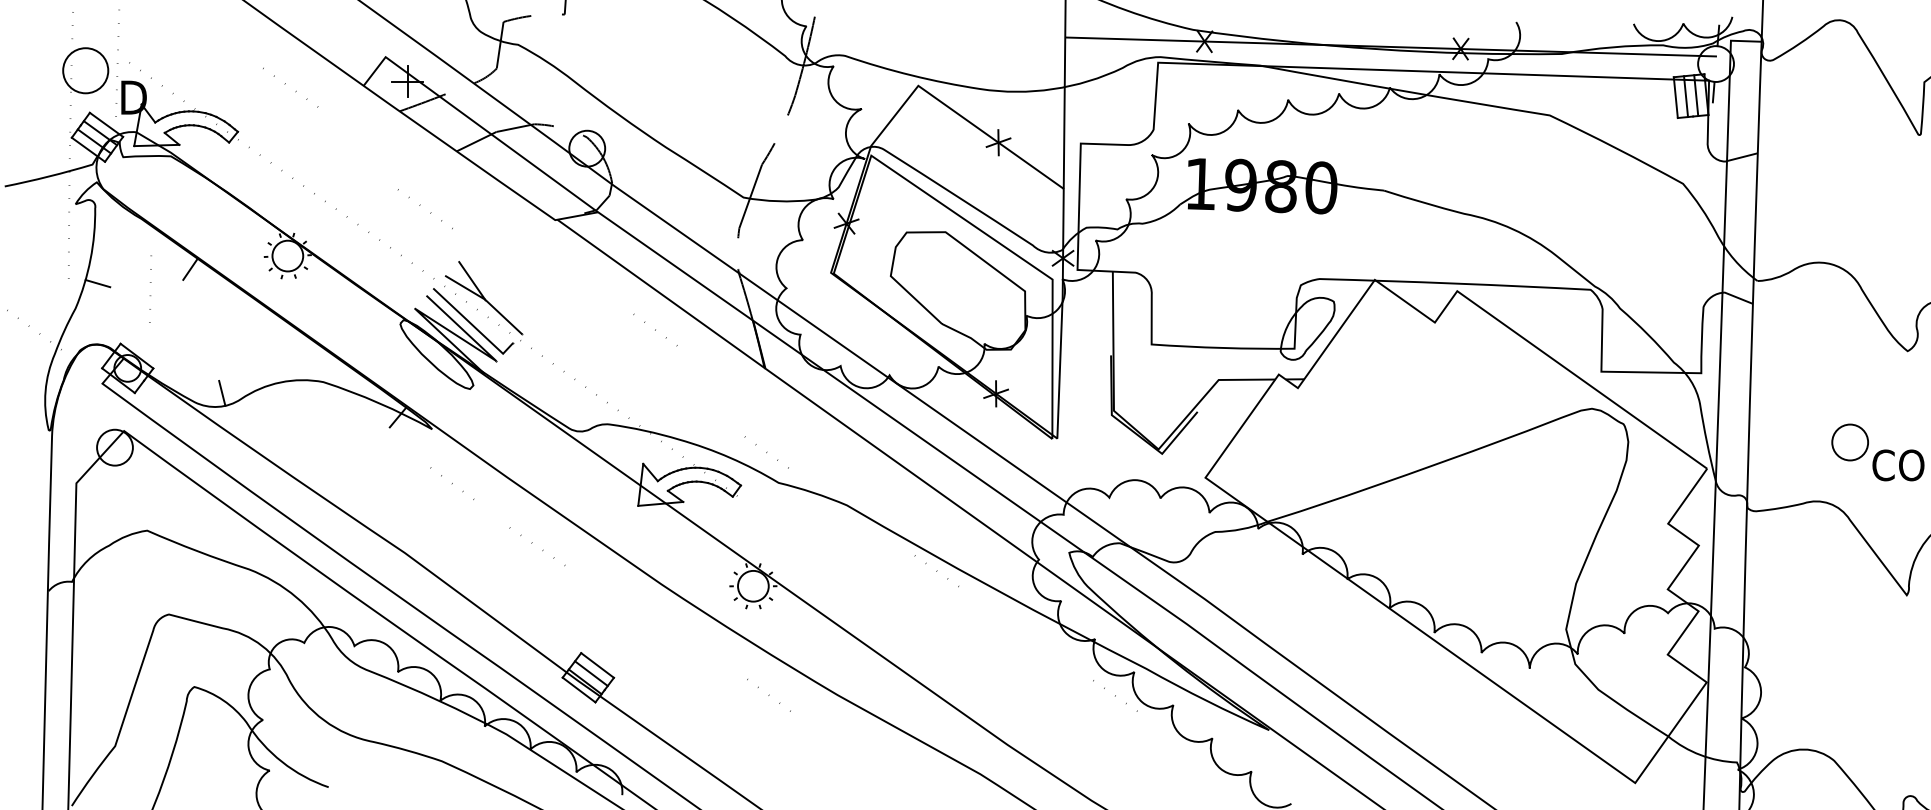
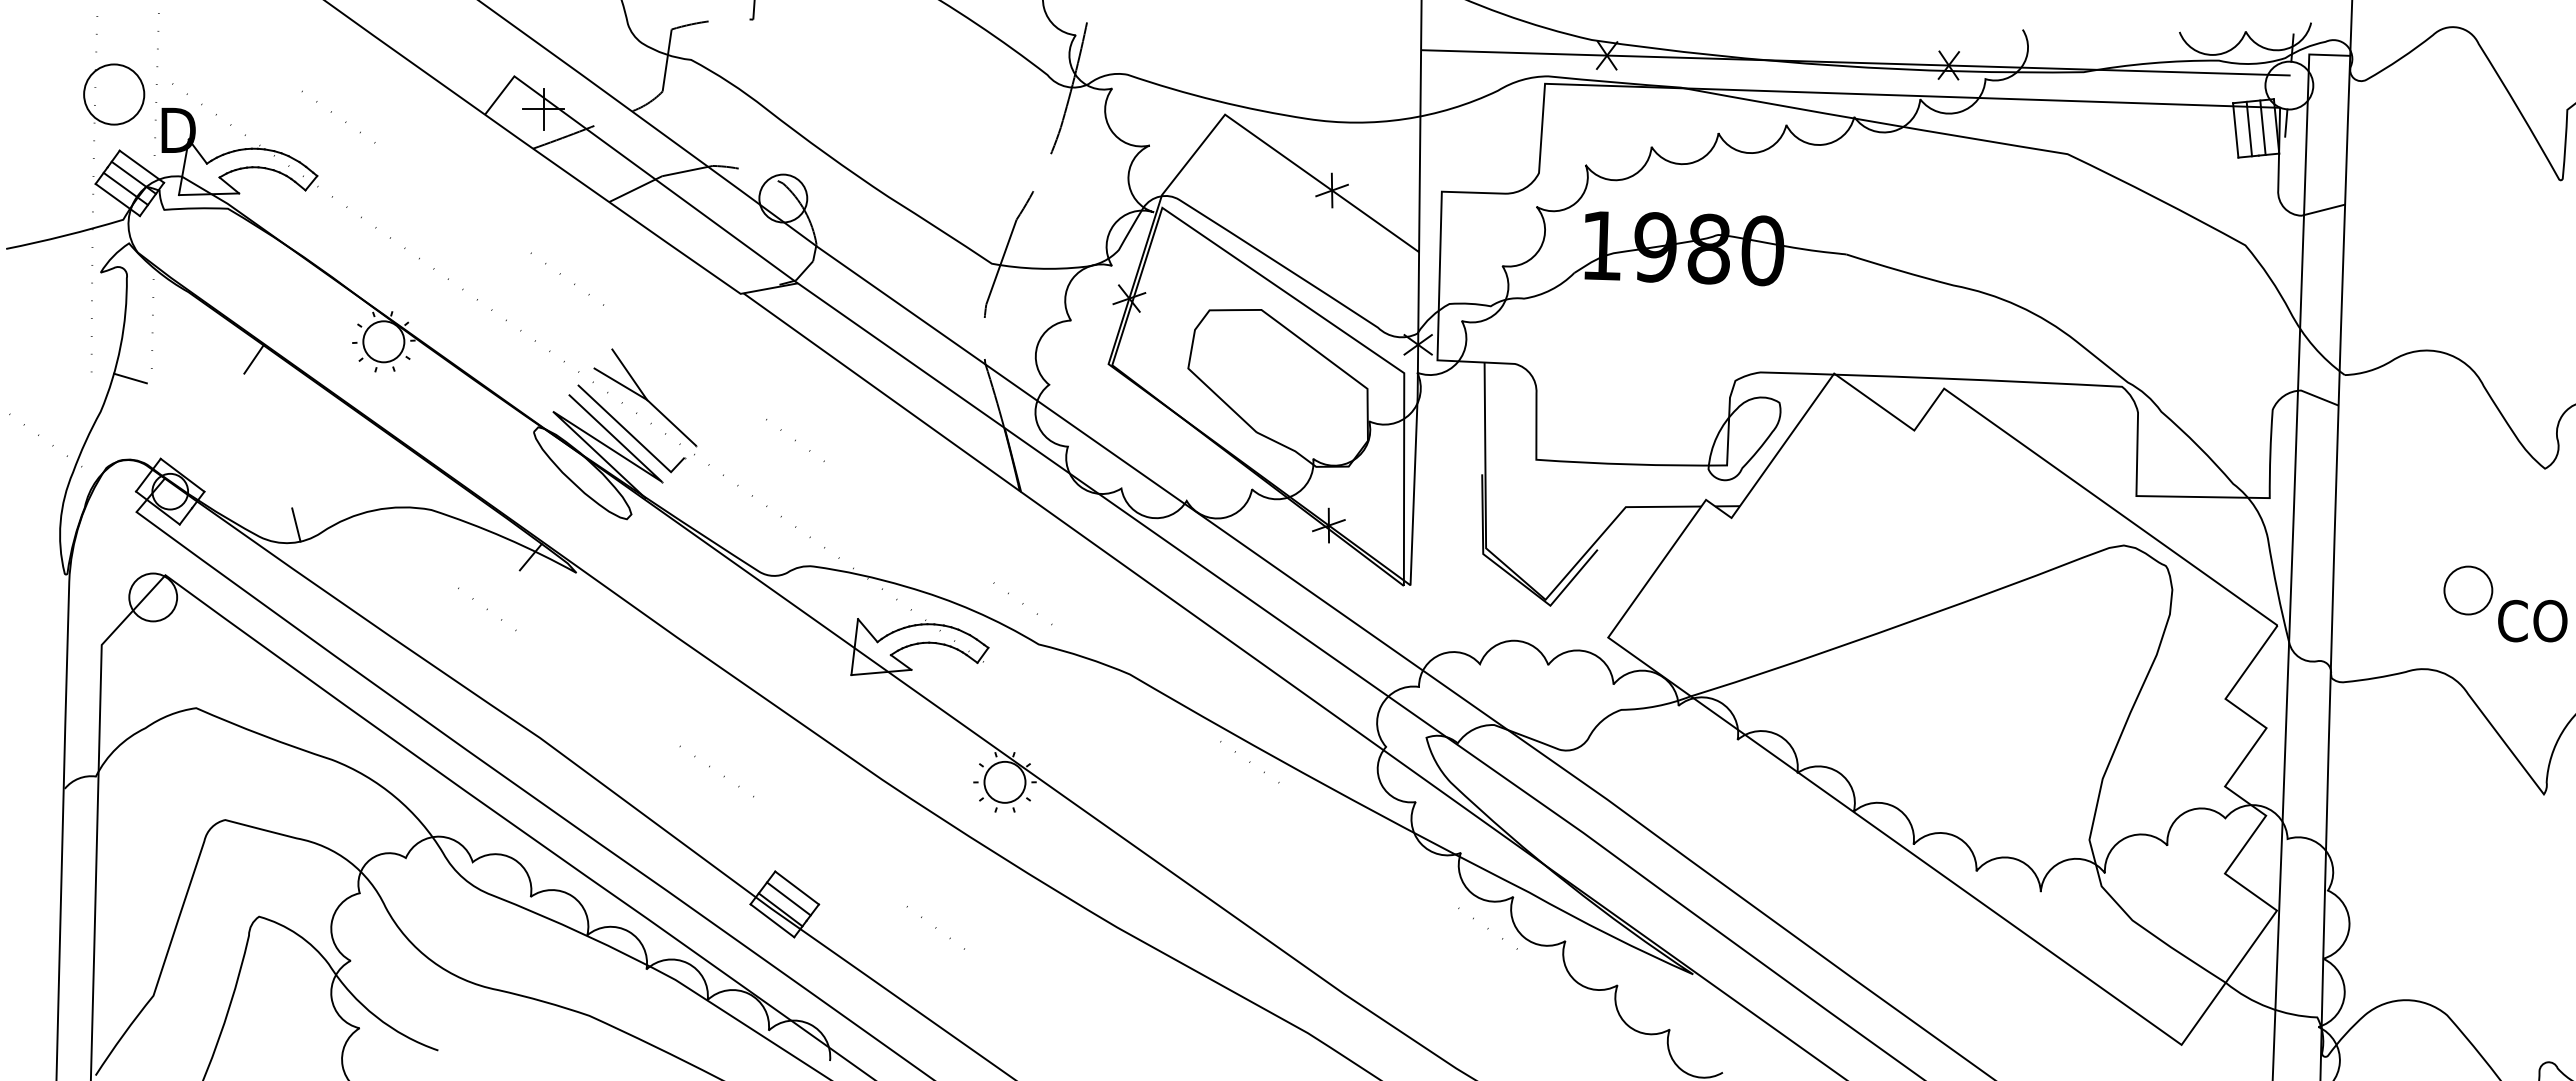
line: (285, 84) -> (331, 112), moved
line: (150, 282) -> (152, 315), moved
line: (655, 330) -> (795, 440), moved
line: (452, 483) -> (487, 609), moved
line: (531, 543) -> (709, 767), moved
line: (768, 695) -> (935, 927), moved

